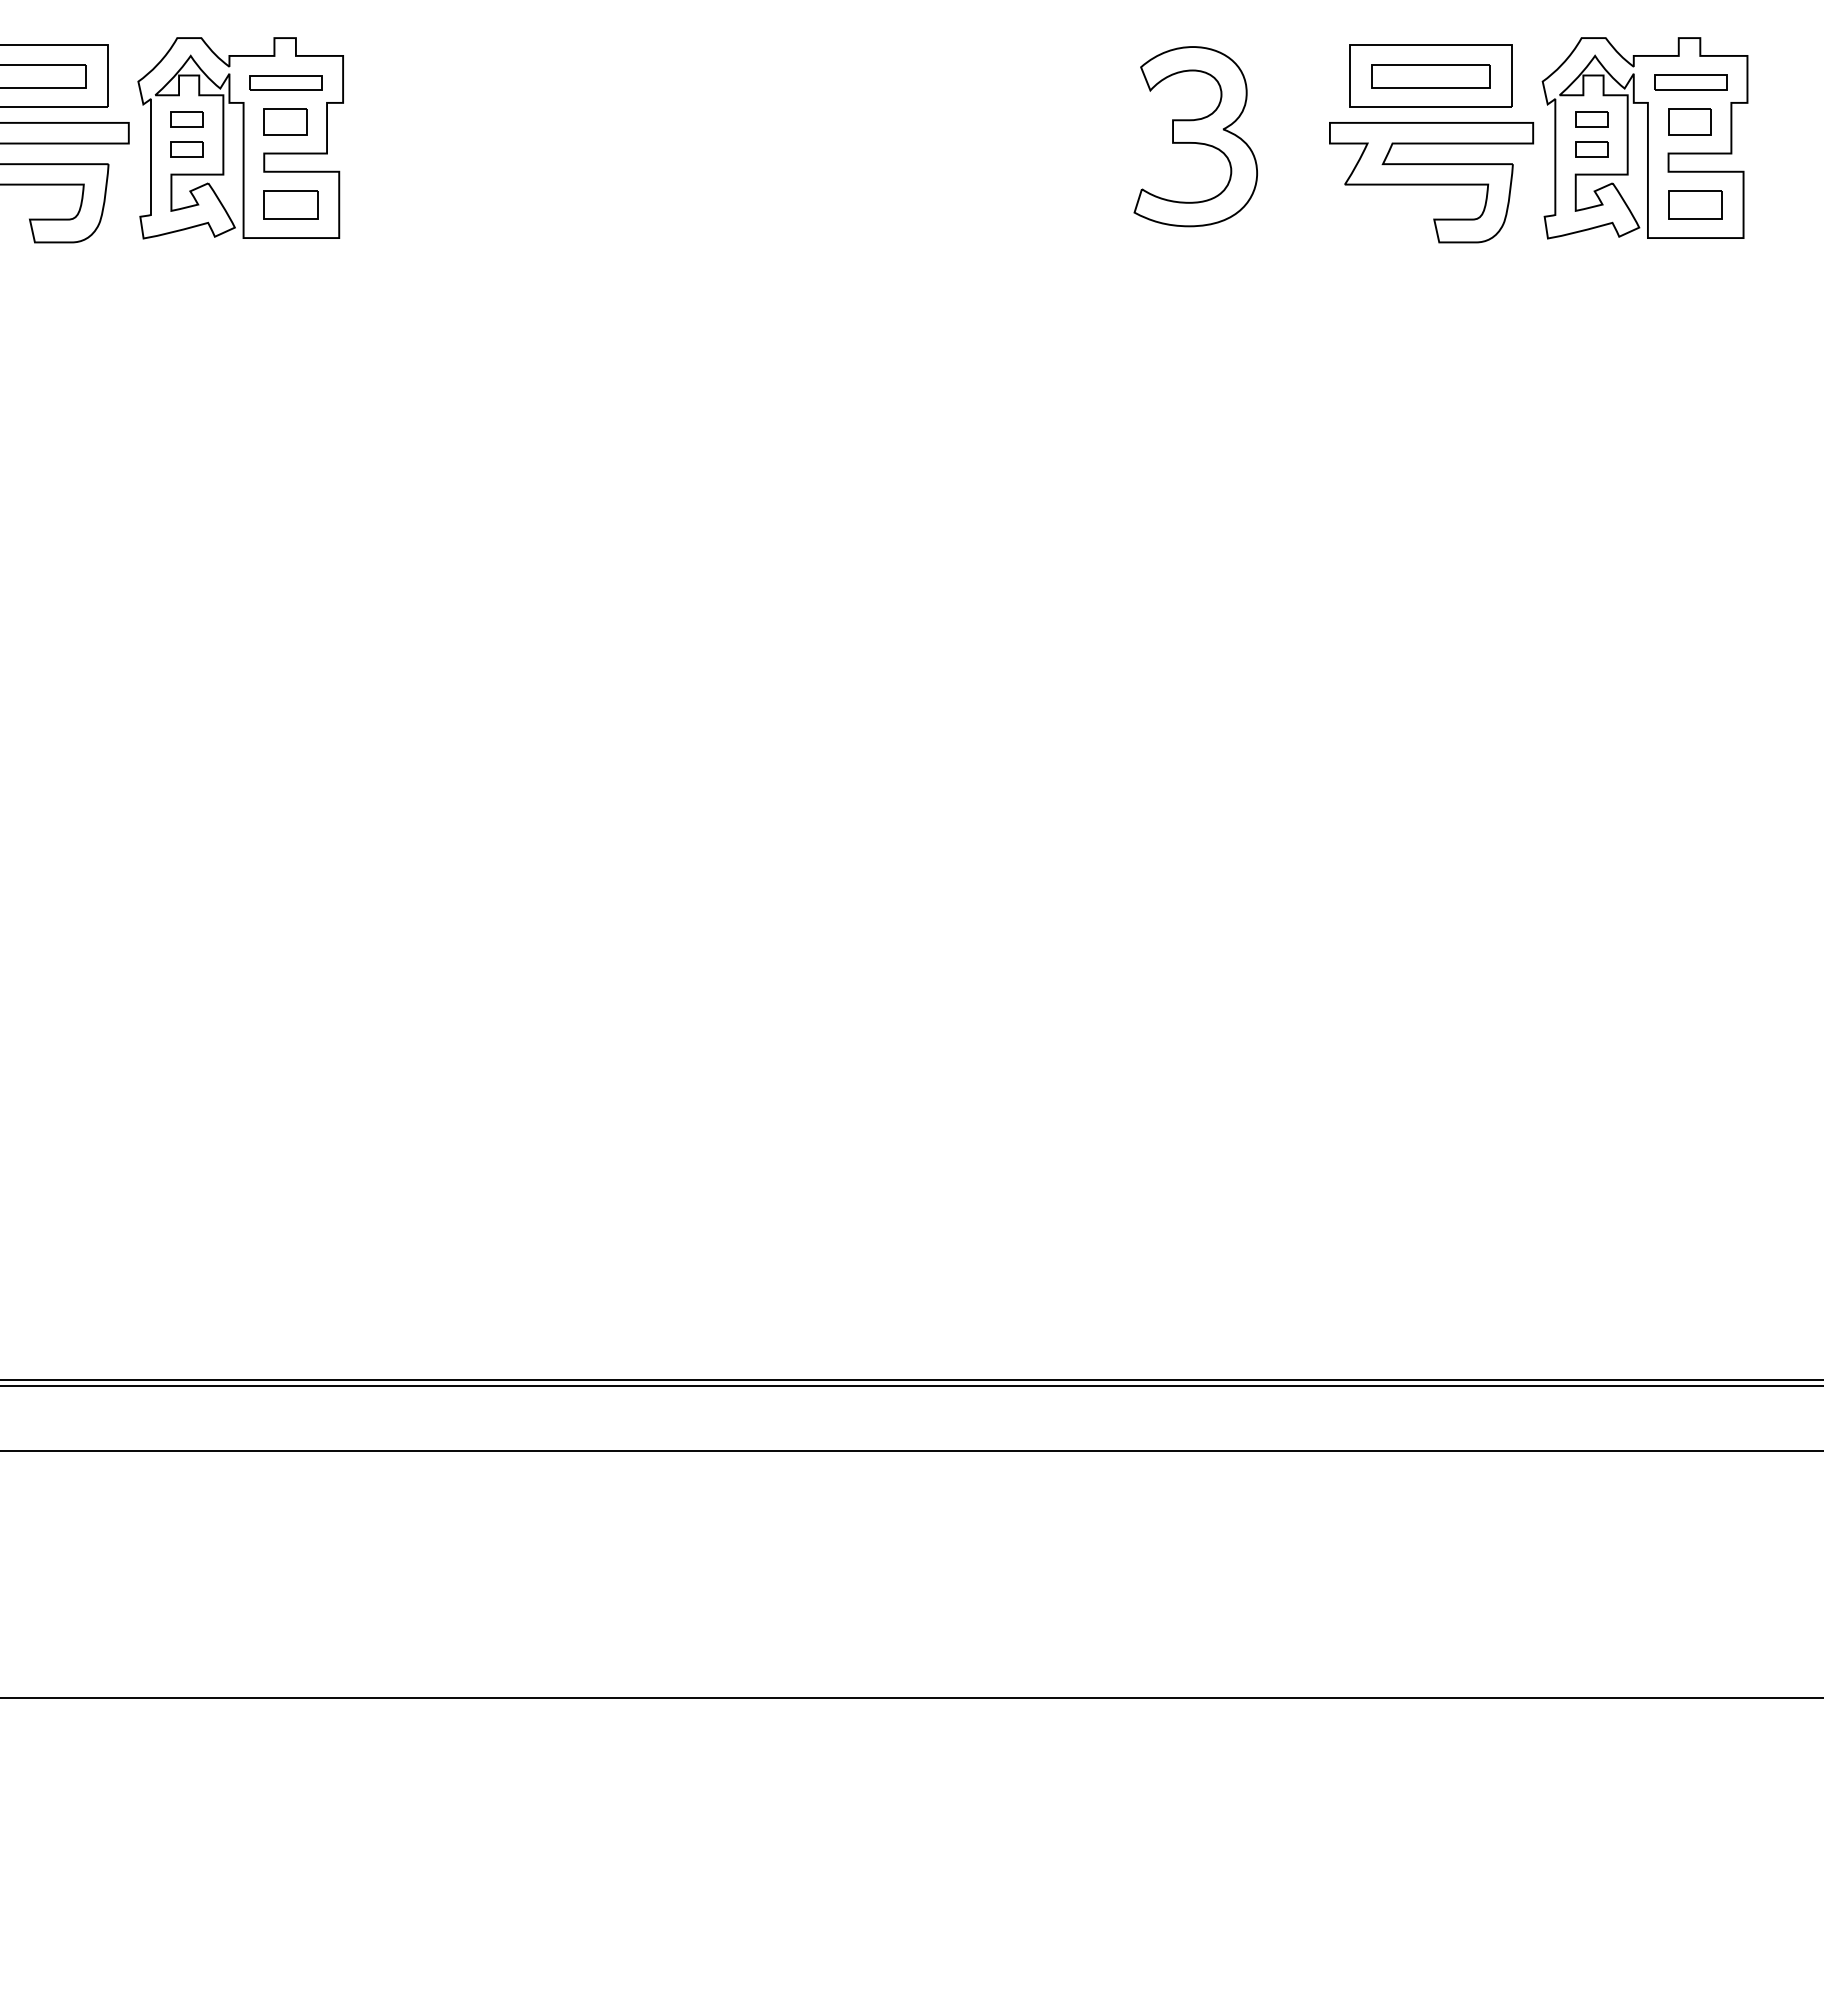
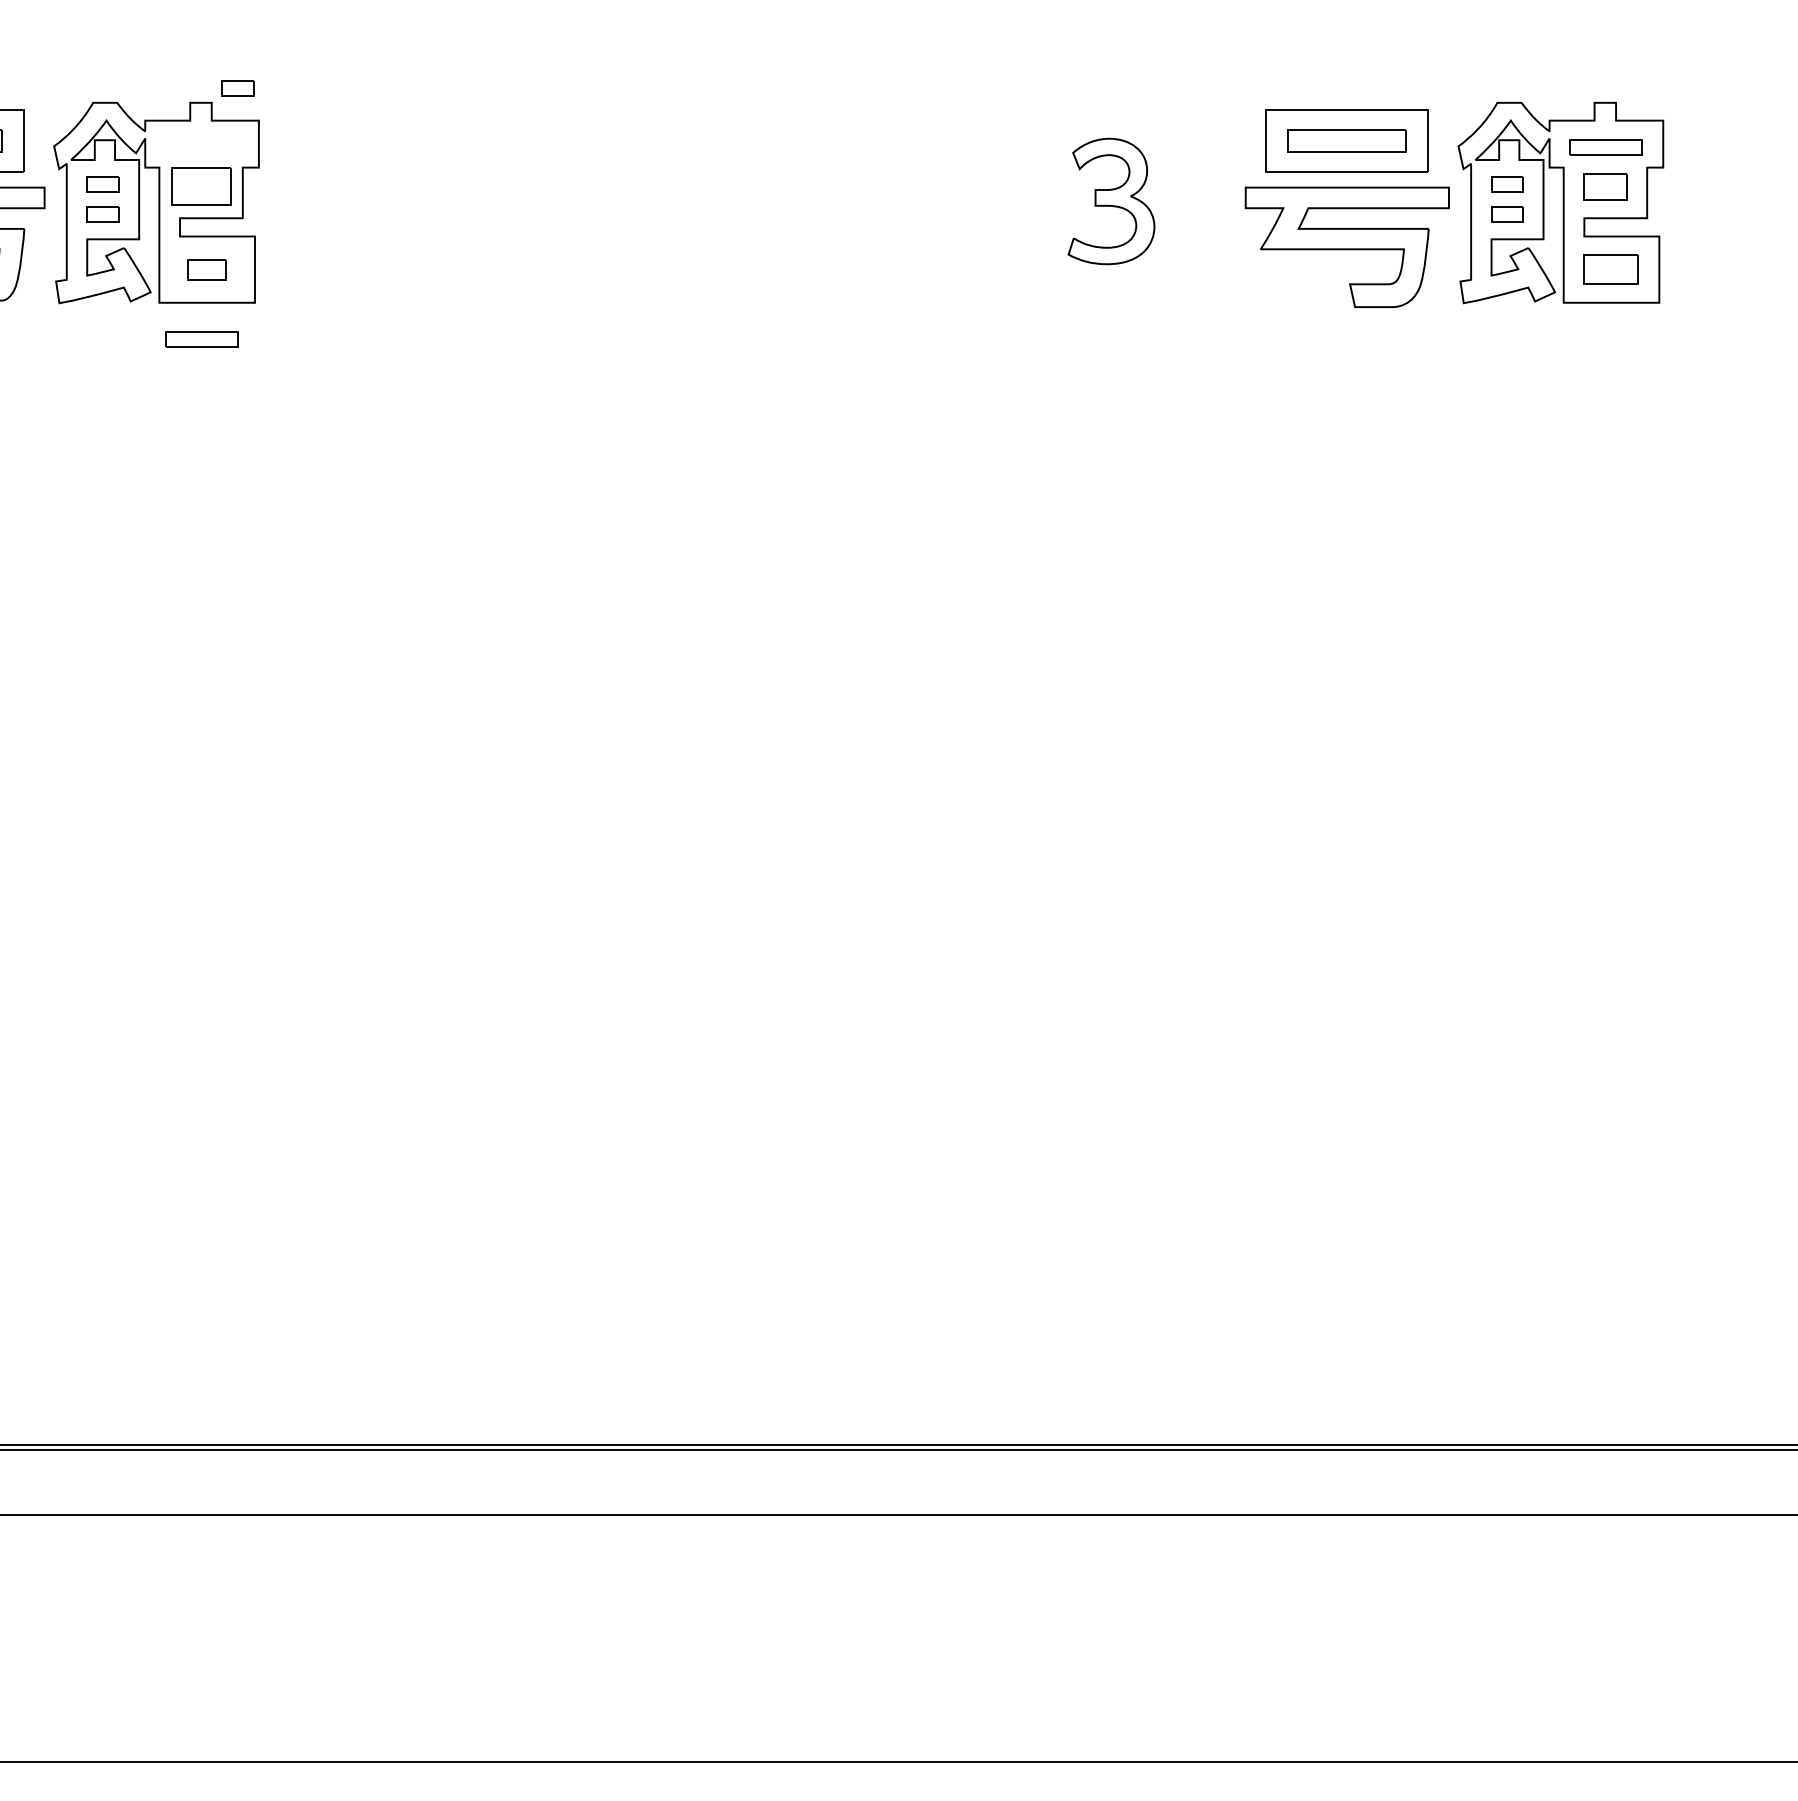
part: (321, 23) -> (237, 88), added
part: (285, 82) -> (201, 339), moved
part: (285, 121) -> (201, 186), size x1.4
part: (1195, 136) -> (1111, 201), size x0.7
part: (290, 204) -> (206, 269), size x0.7

